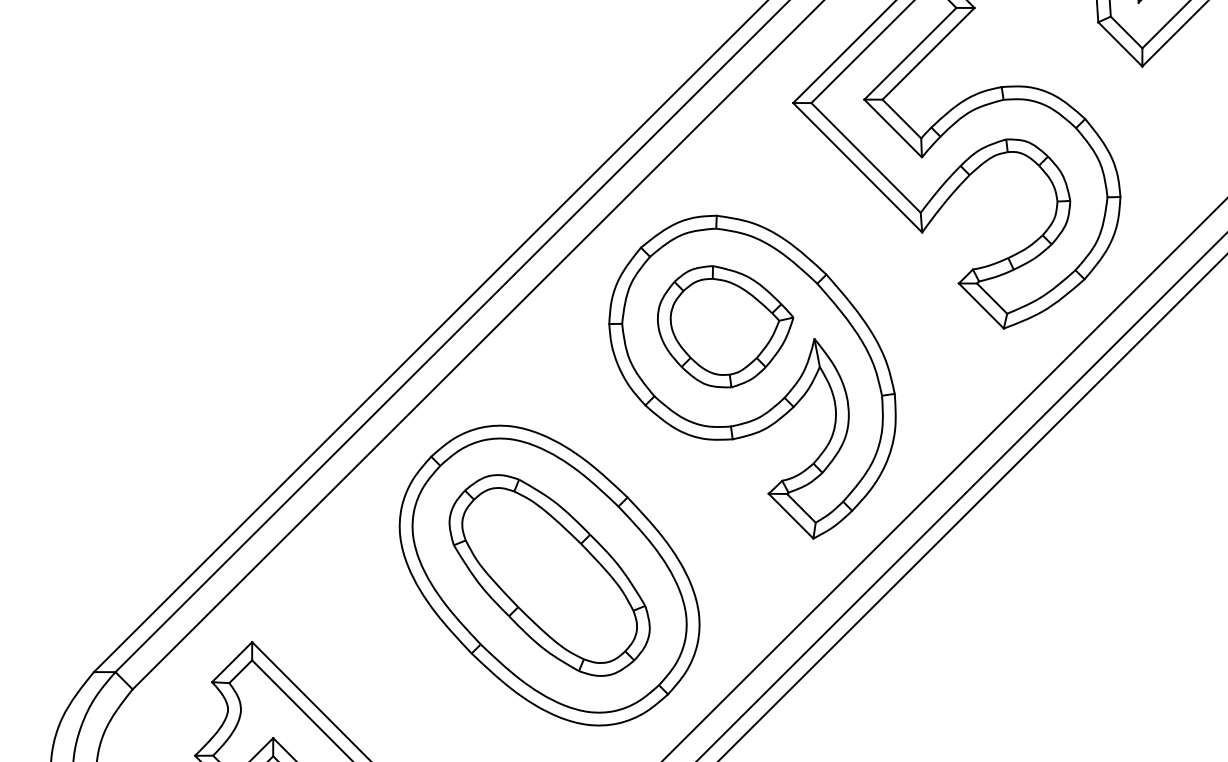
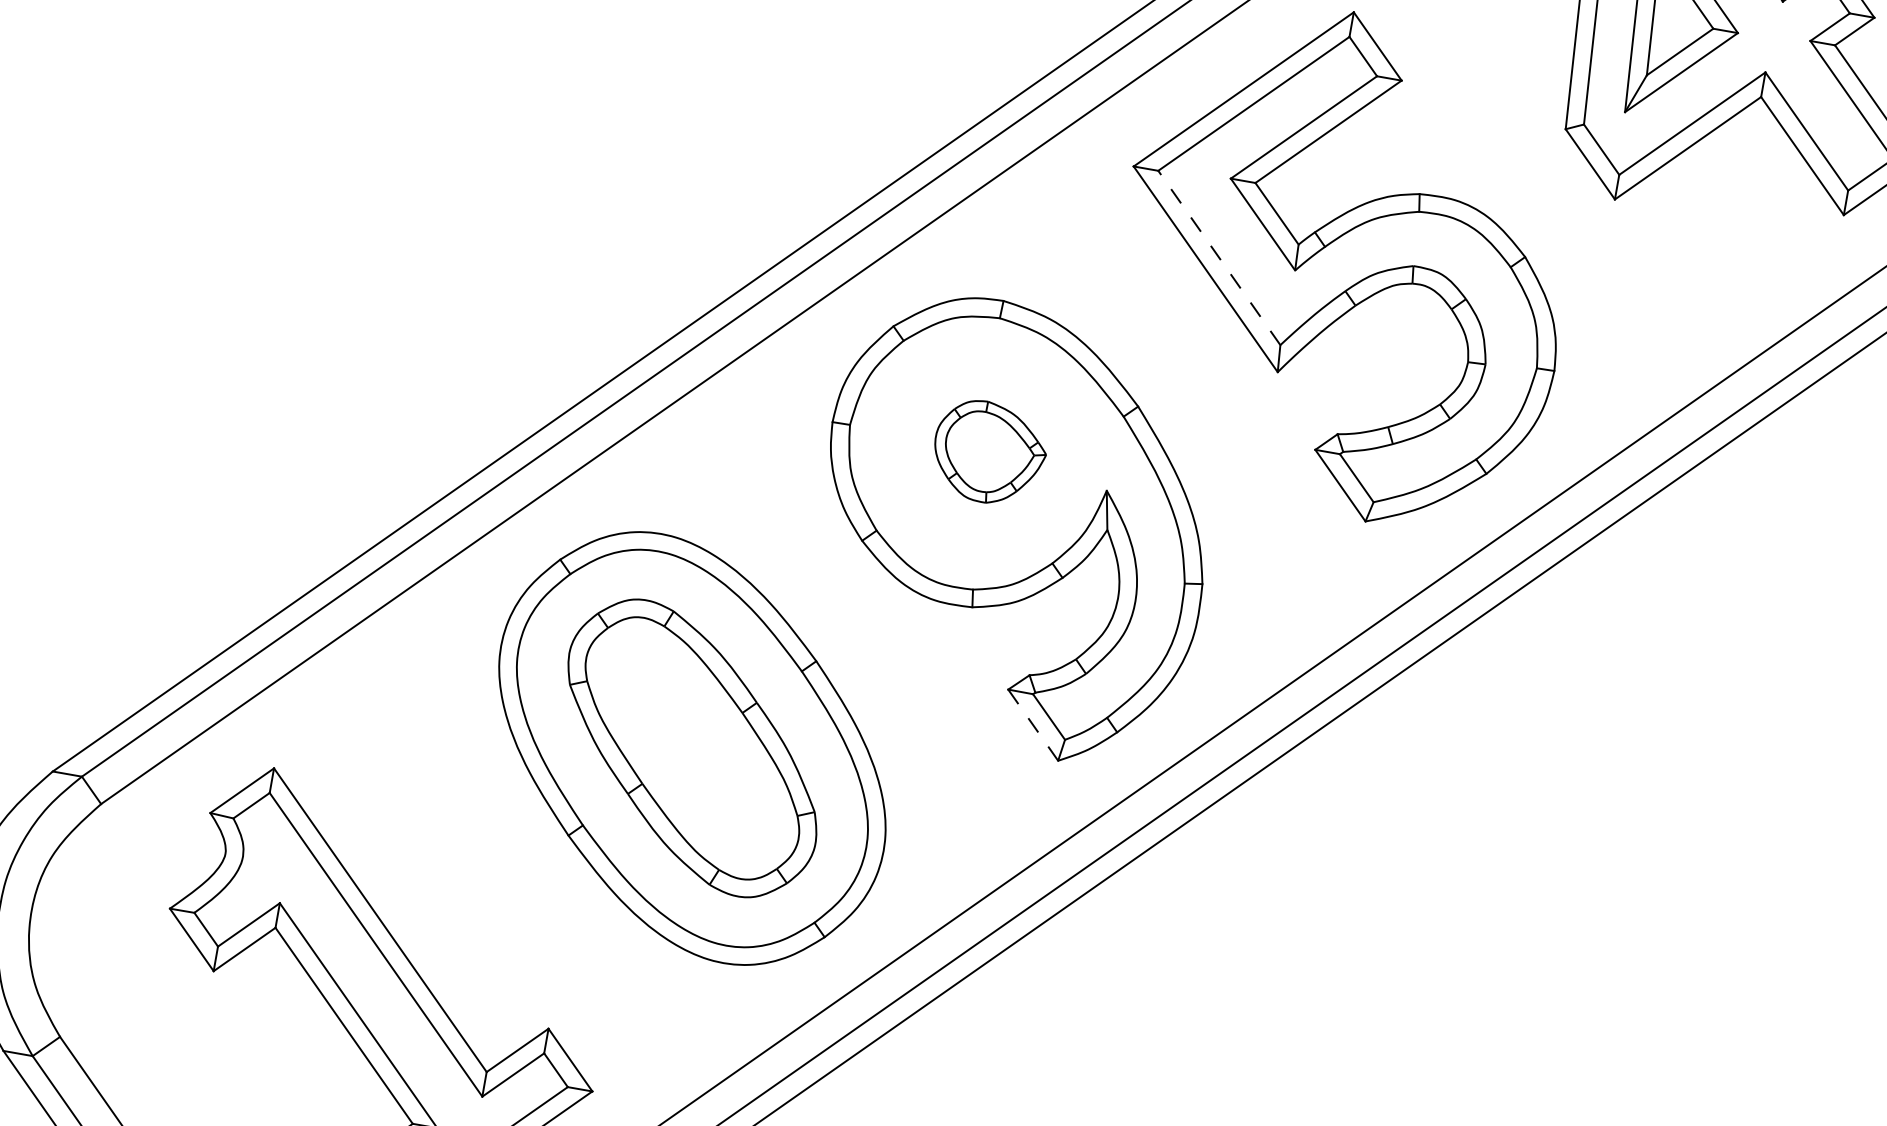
line: (866, 157) -> (1219, 257), solid -> dashed
part: (726, 325) -> (990, 451), size x0.6
line: (790, 515) -> (1032, 724), solid -> dashed

